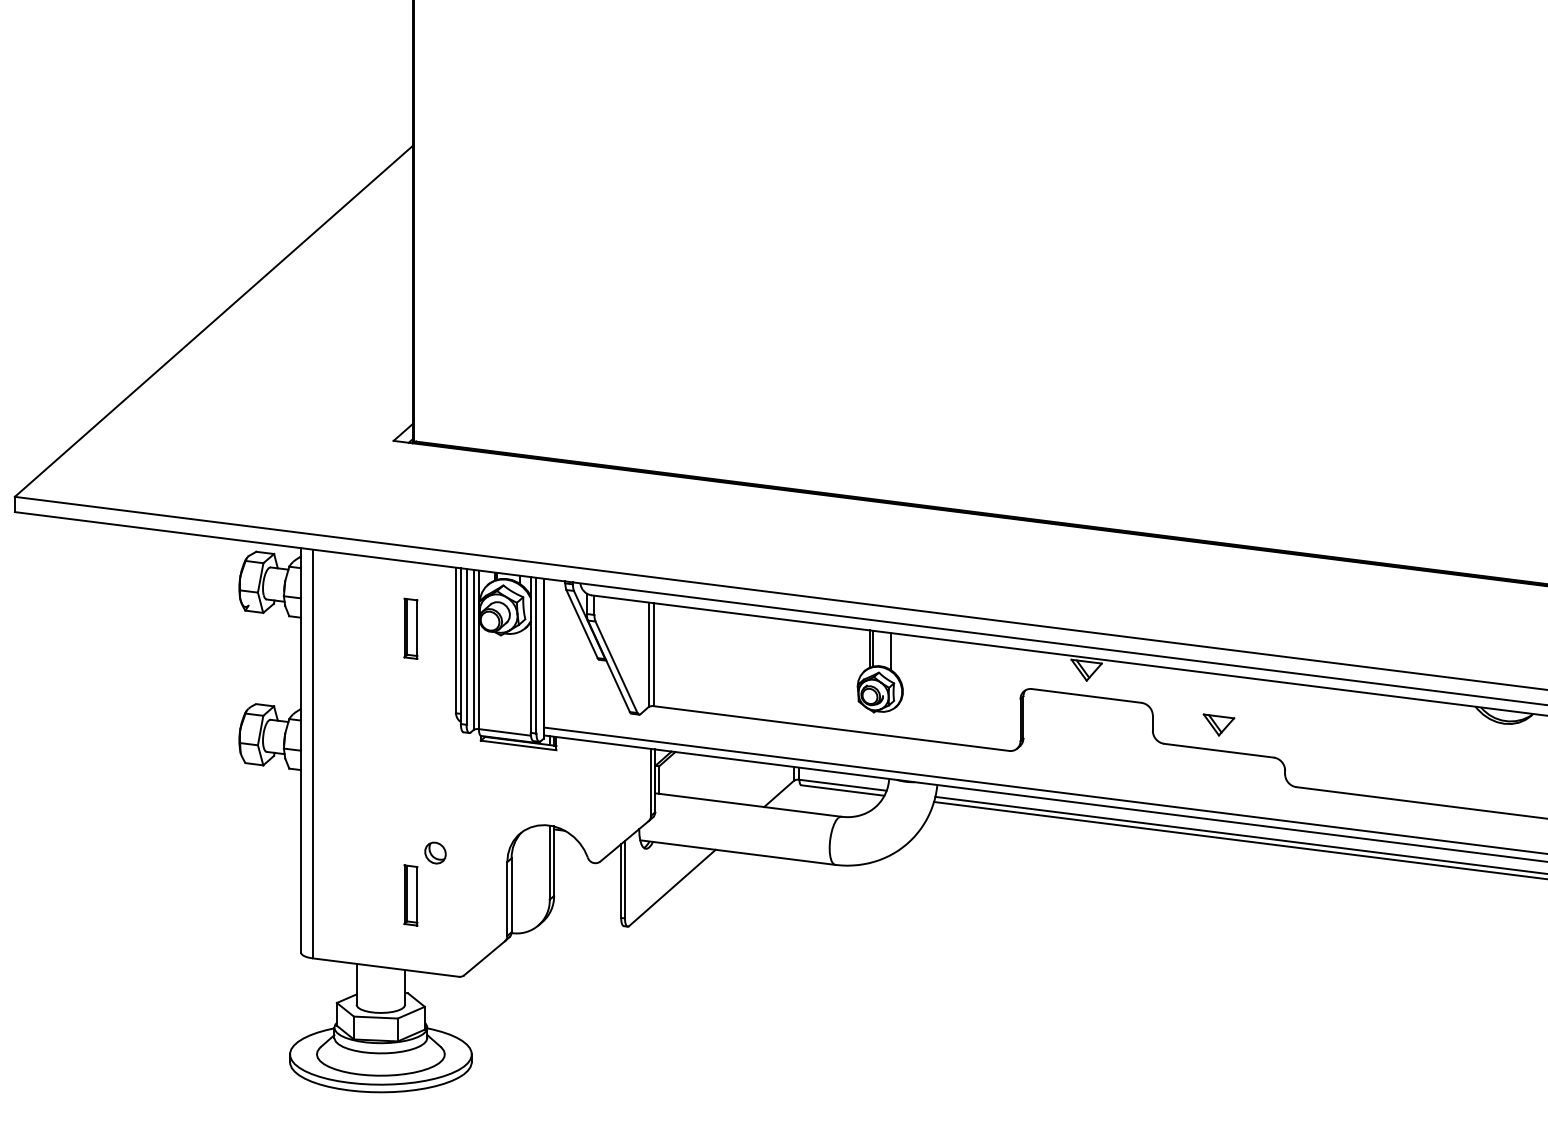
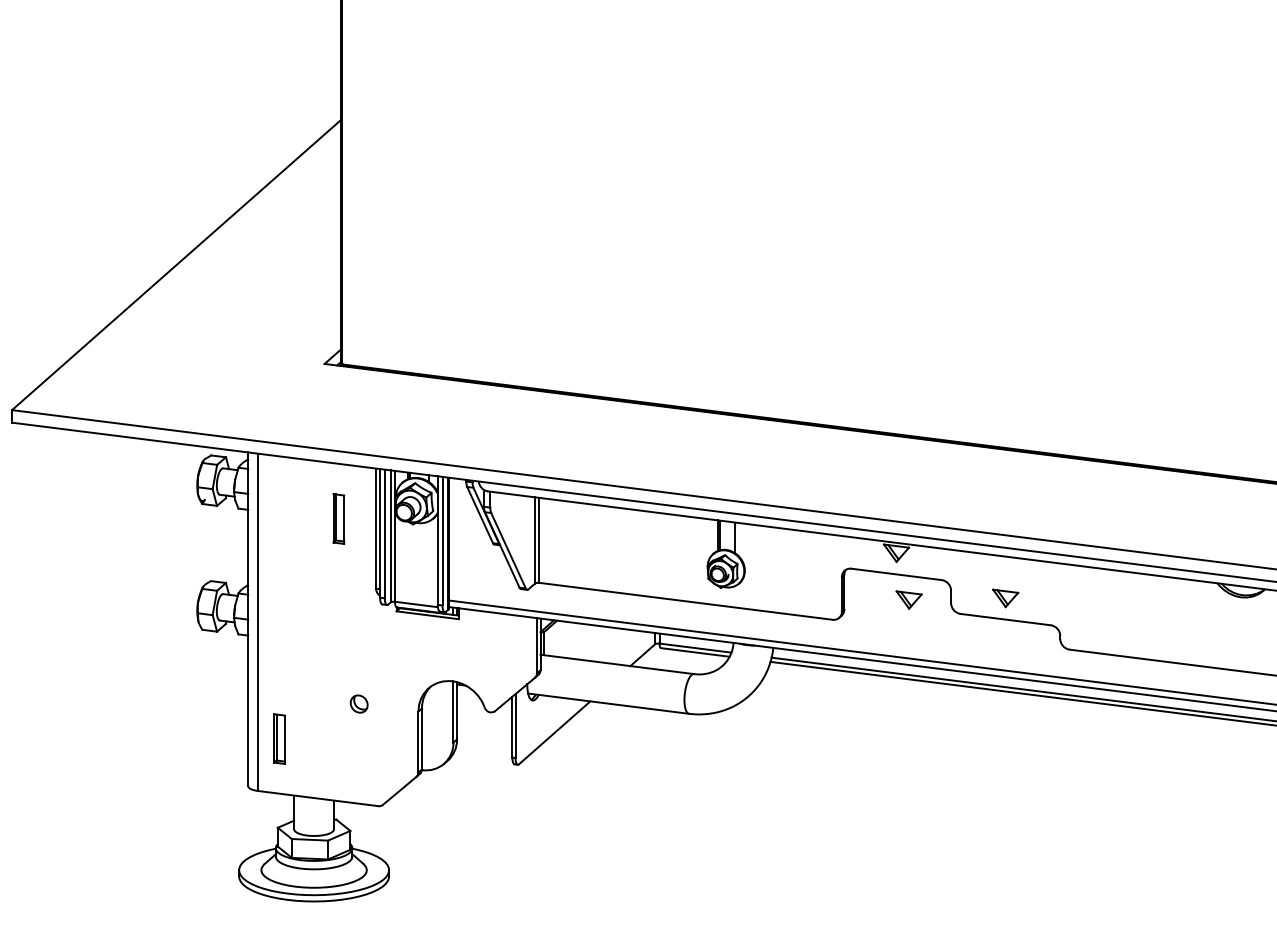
part: (1101, 726) -> (908, 599), added
part: (410, 895) -> (279, 739), moved

